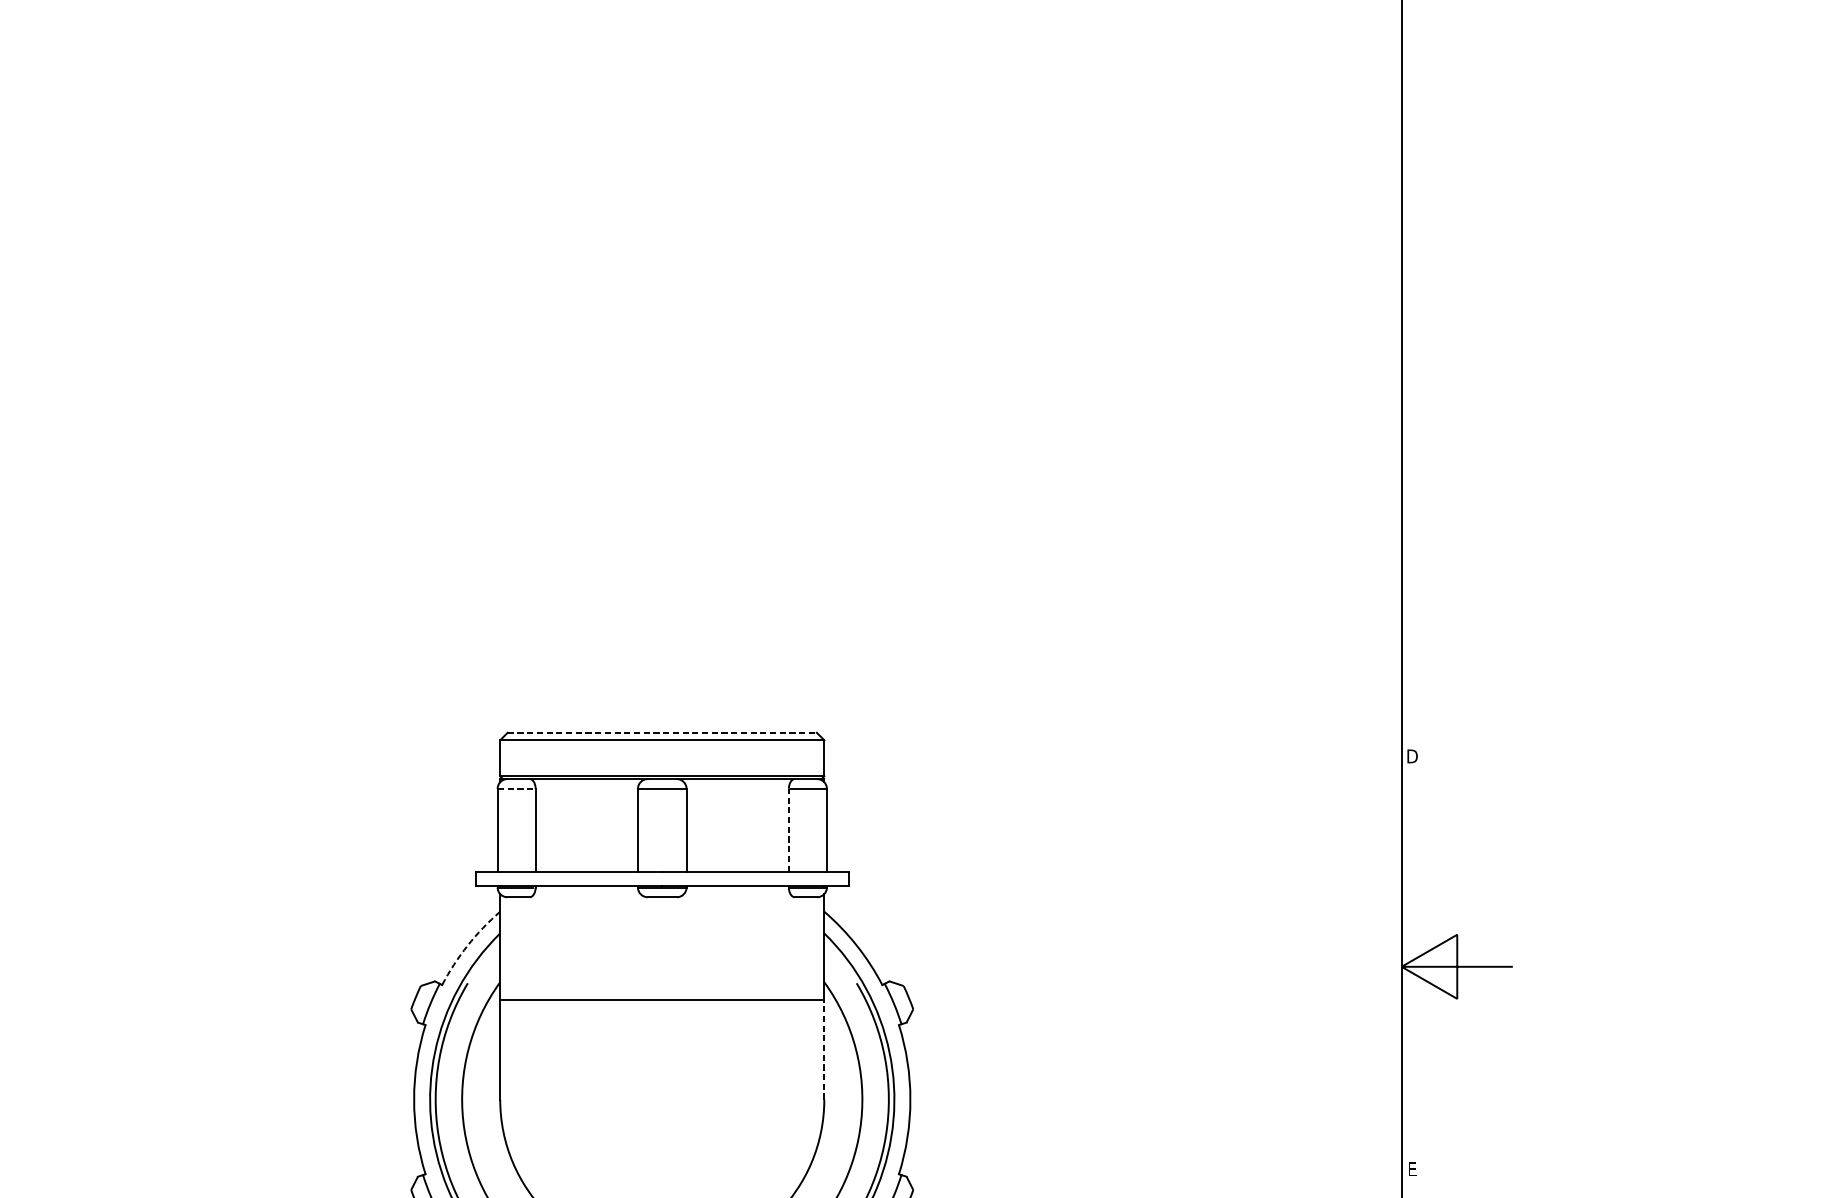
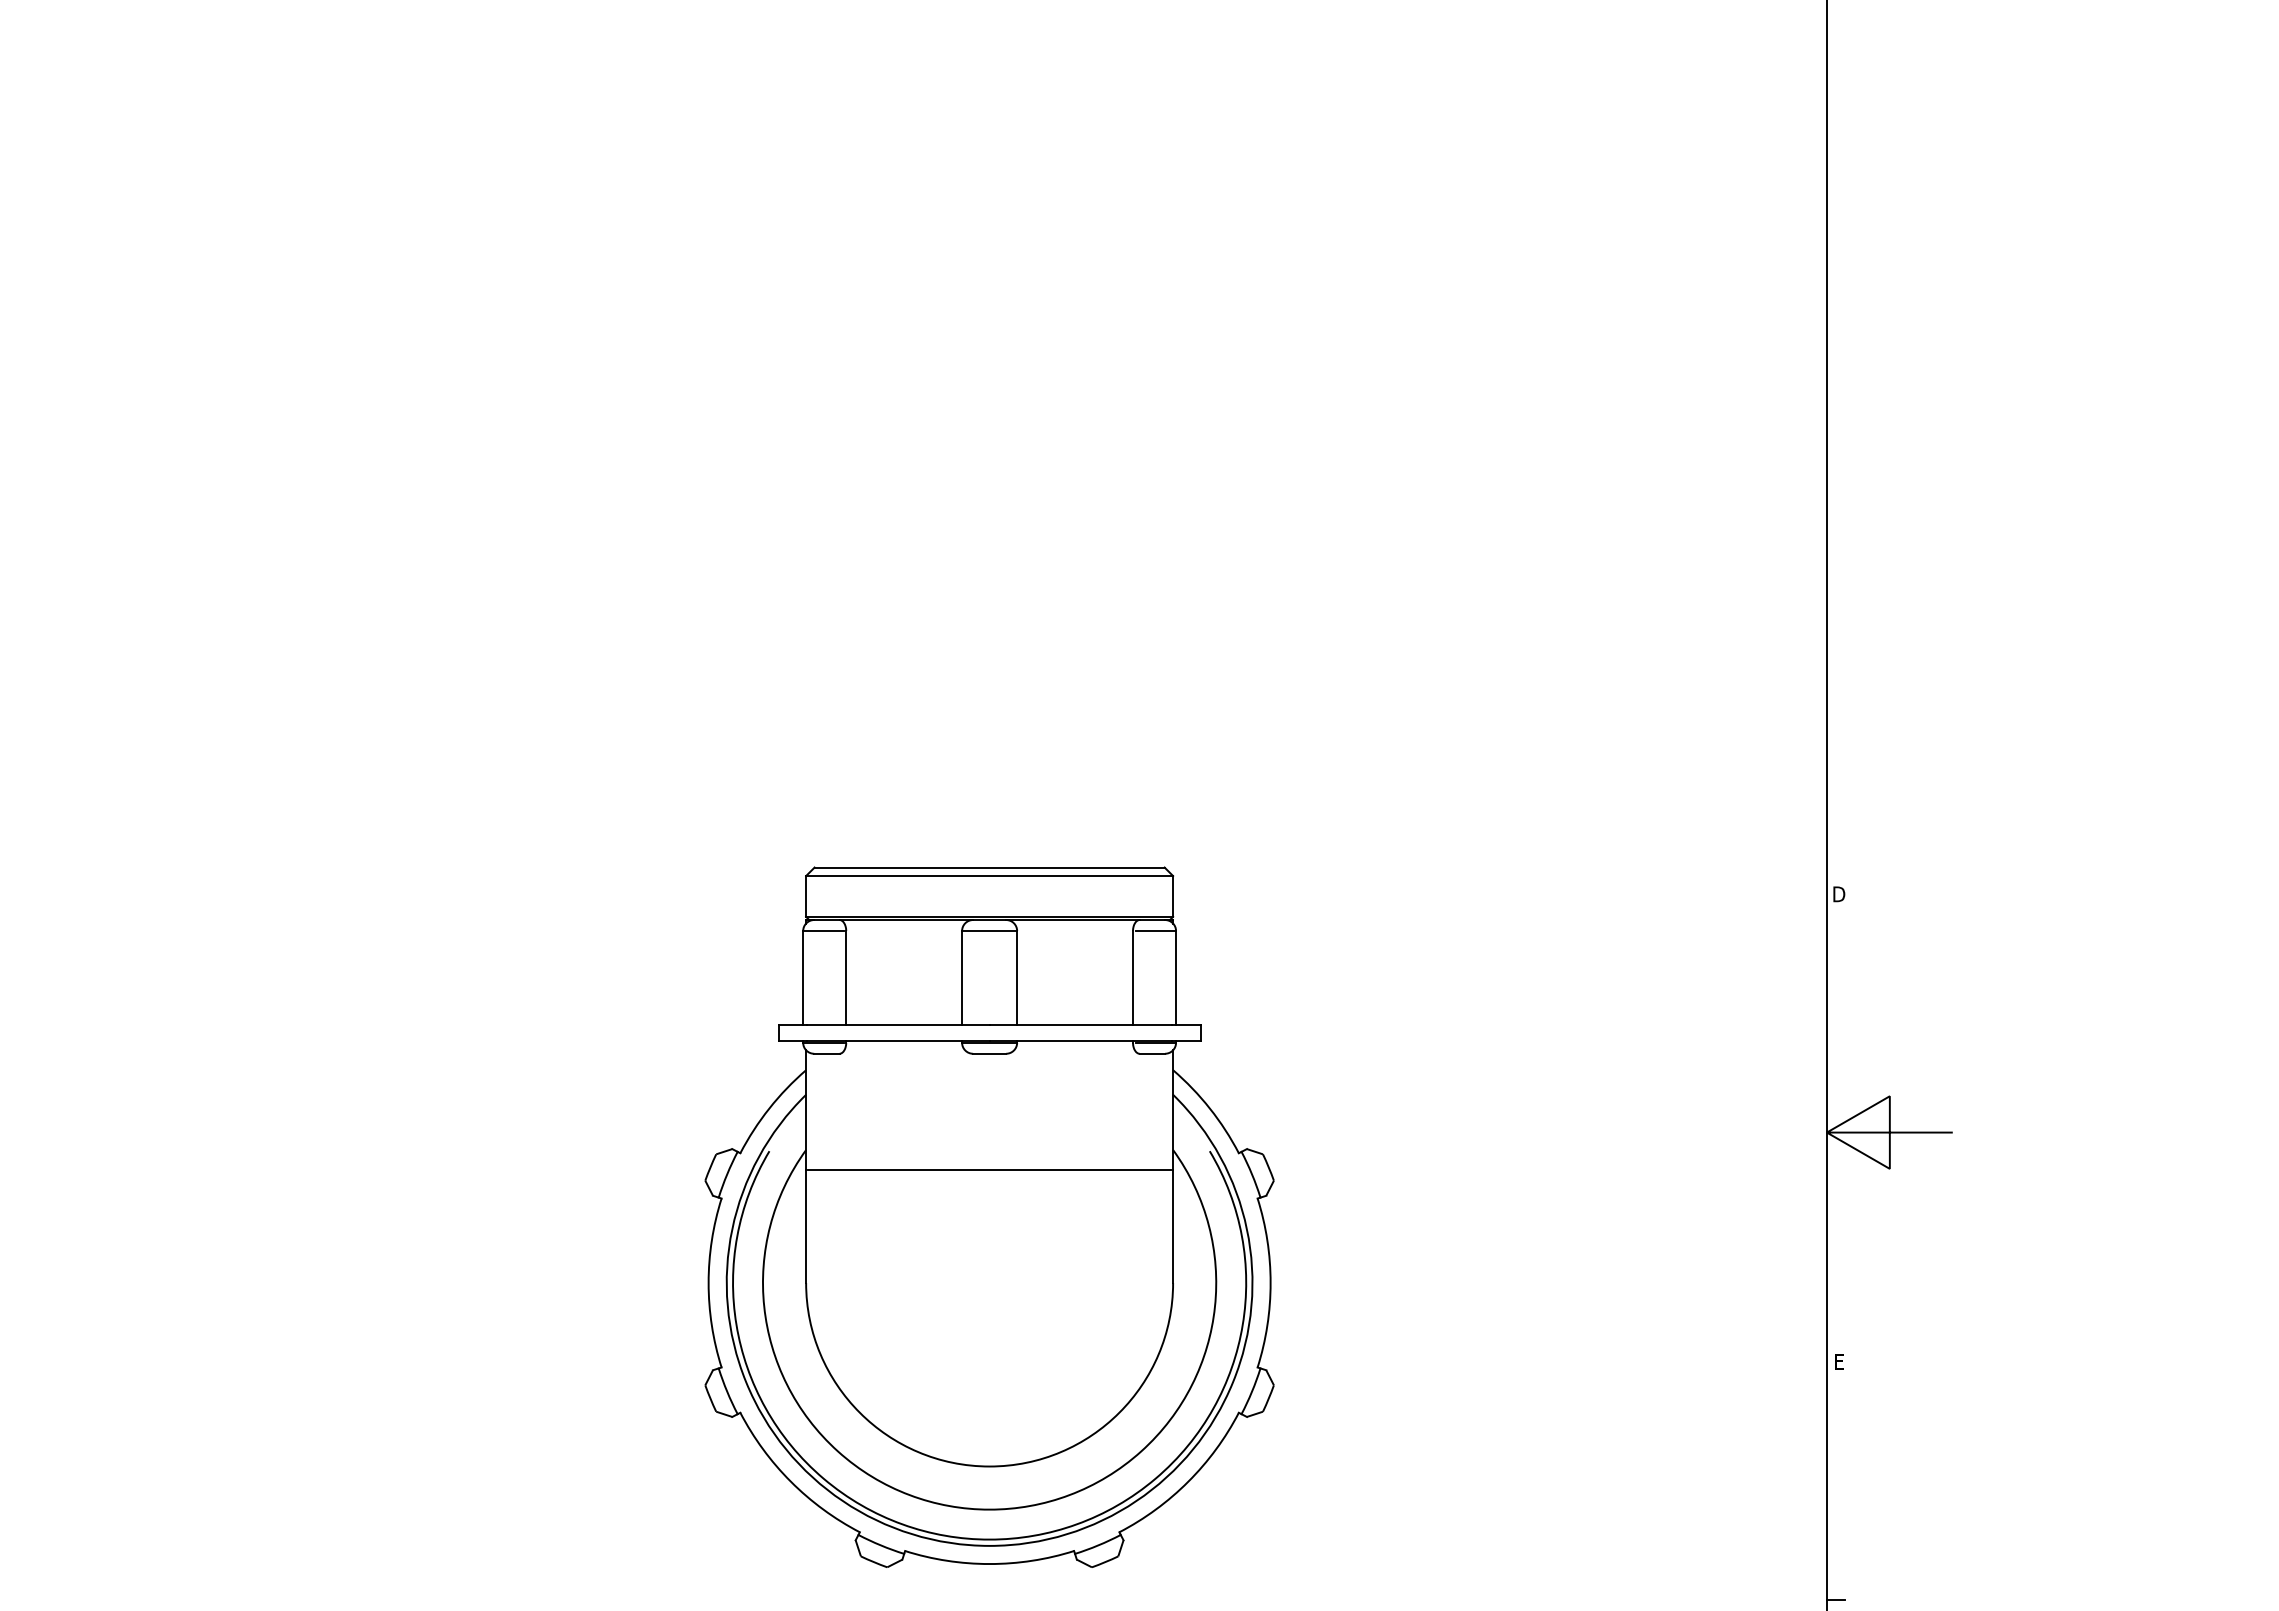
line: (663, 732) -> (990, 867), dashed -> solid
line: (515, 789) -> (823, 931), dashed -> solid
line: (789, 829) -> (1133, 977), dashed -> solid
arc: (467, 945) -> (769, 1108), dashed -> solid
line: (824, 1049) -> (1173, 1226), dashed -> solid

